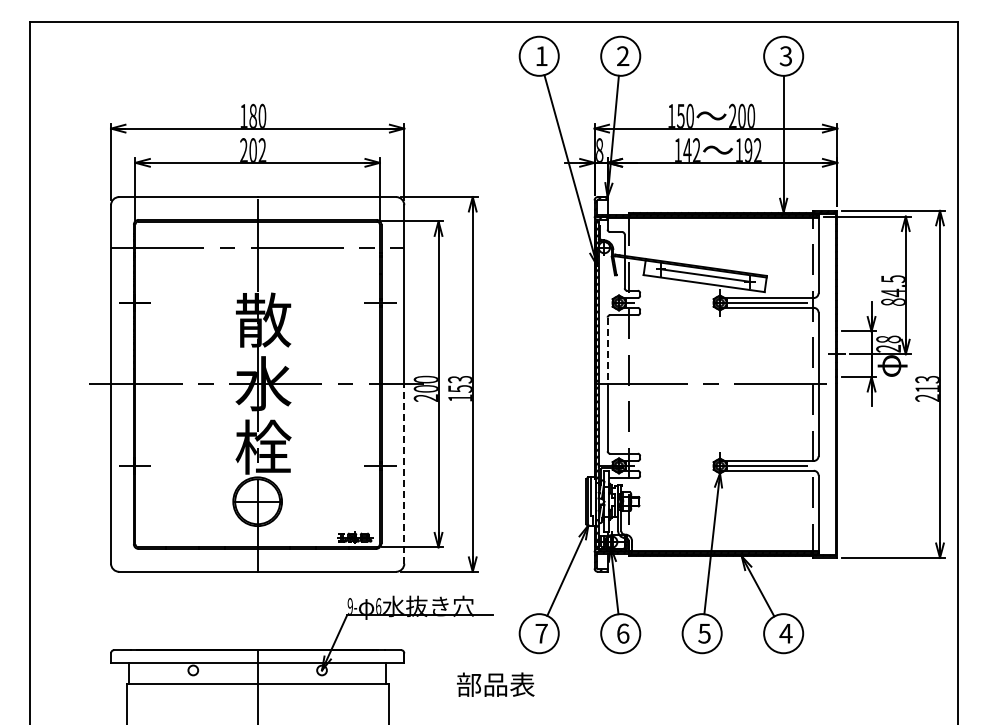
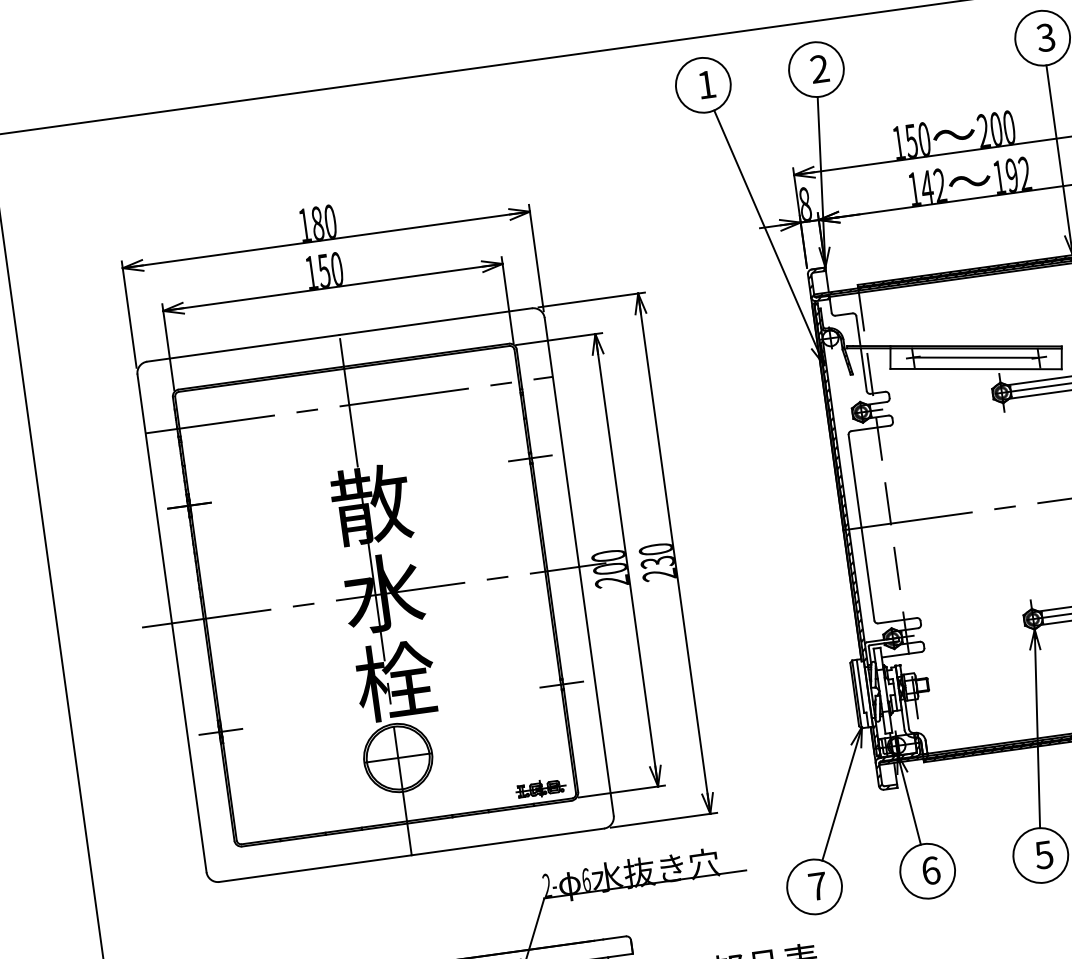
text: (253, 149) -> (324, 269), 202 -> 150
line: (607, 351) -> (854, 482), dashed -> solid
text: (459, 388) -> (656, 561), 153 -> 230
line: (404, 474) -> (596, 691), dashed -> solid
text: (349, 606) -> (545, 885), 9- -> 2-

